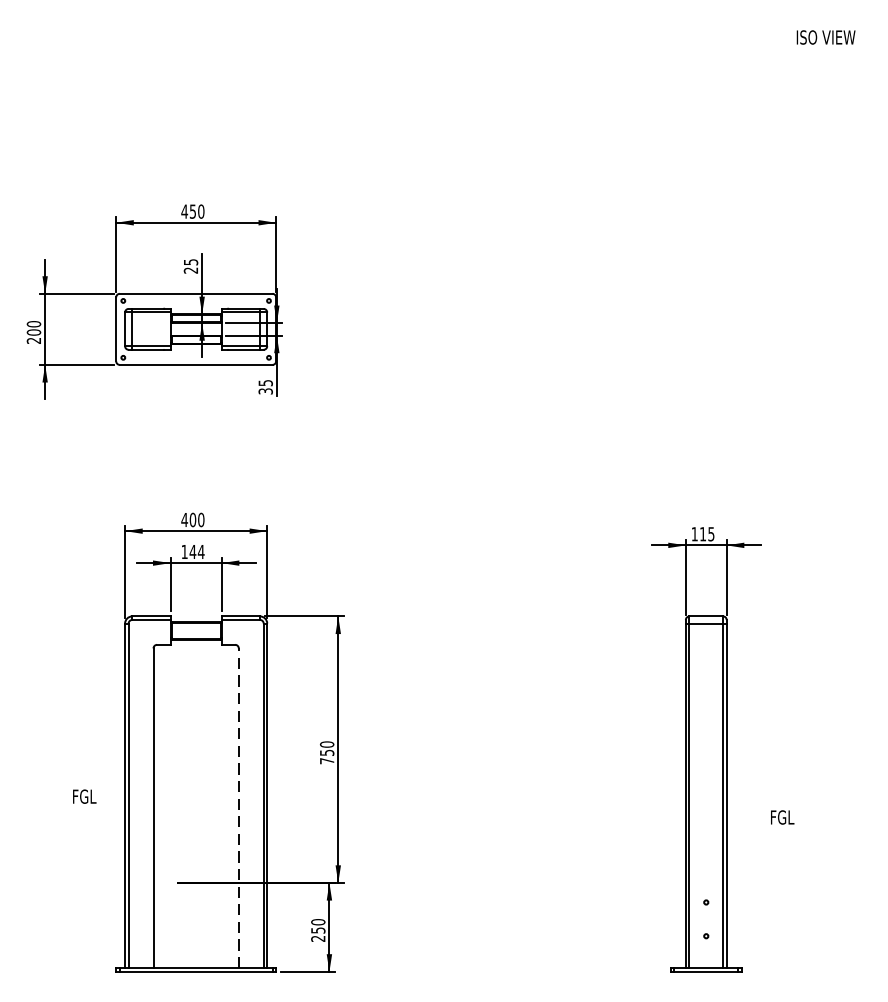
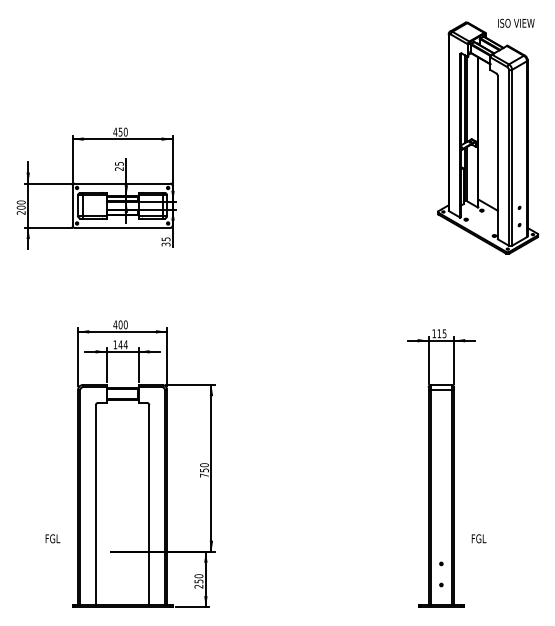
part: (781, 220) -> (488, 137), added
text: (83, 796) -> (52, 538), moved
line: (239, 809) -> (149, 505), dashed -> solid
text: (781, 817) -> (478, 538), moved

